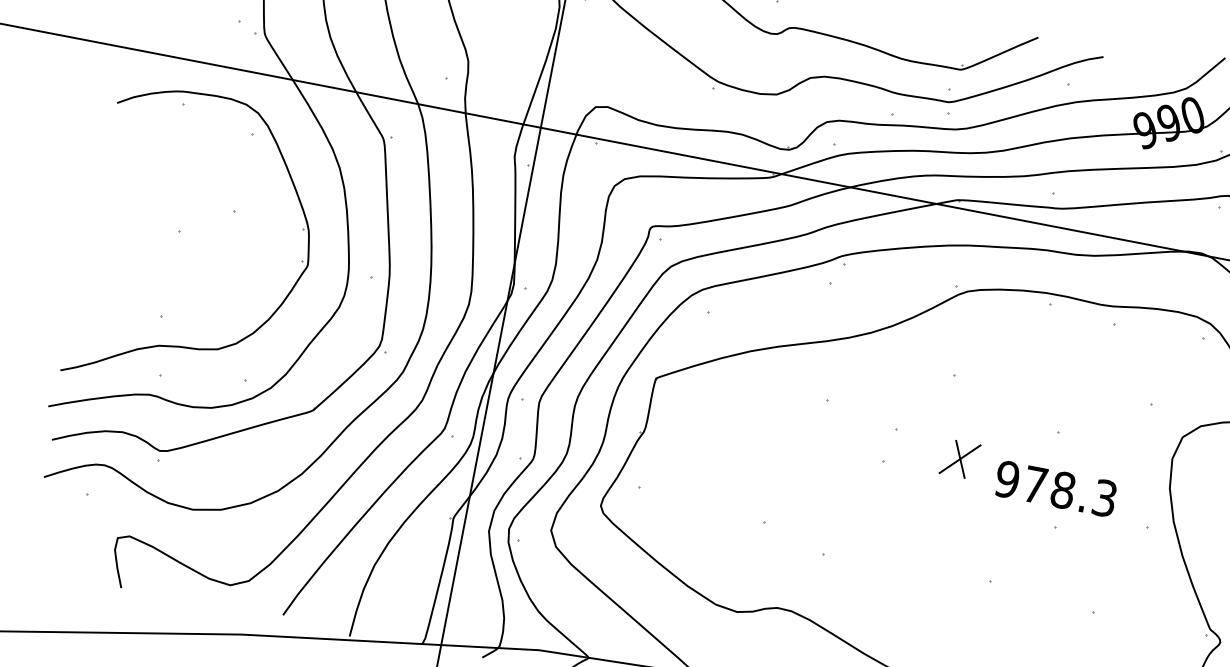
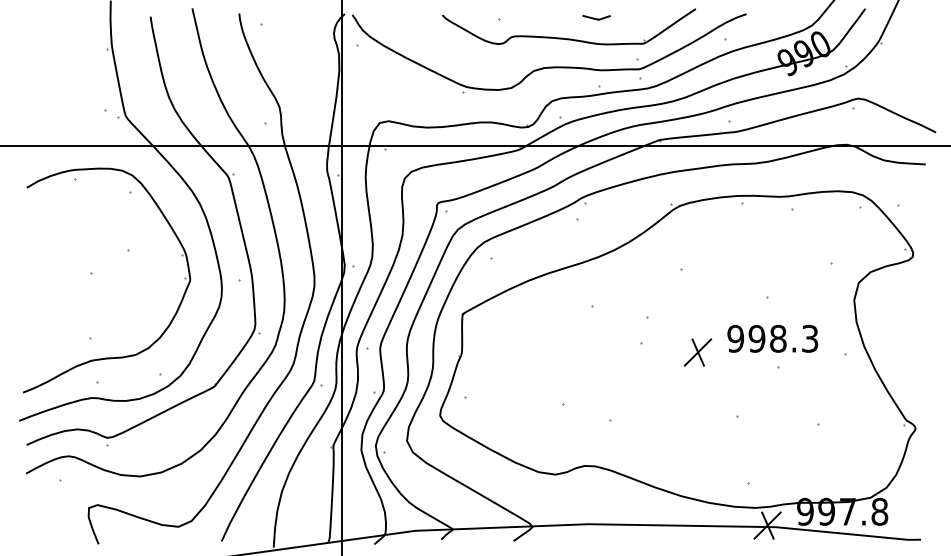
part: (906, 23) -> (596, 17), added
part: (959, 459) -> (697, 352), moved
text: (1034, 484) -> (756, 338), 978.3 -> 998.3

